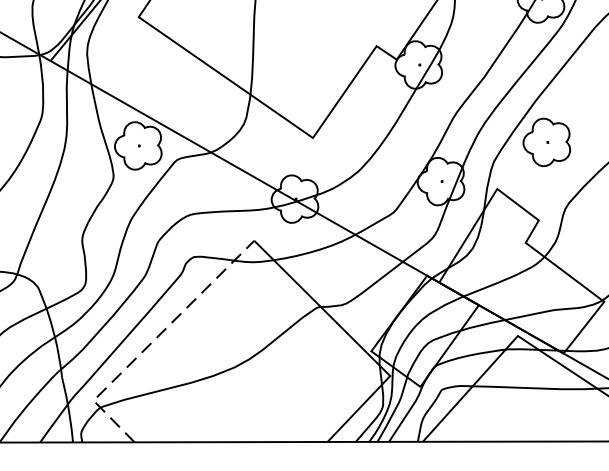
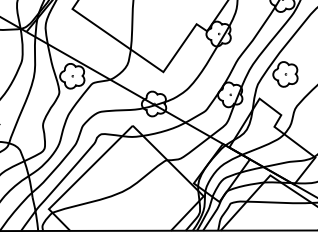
line: (152, 341) -> (79, 178), dashed -> solid

